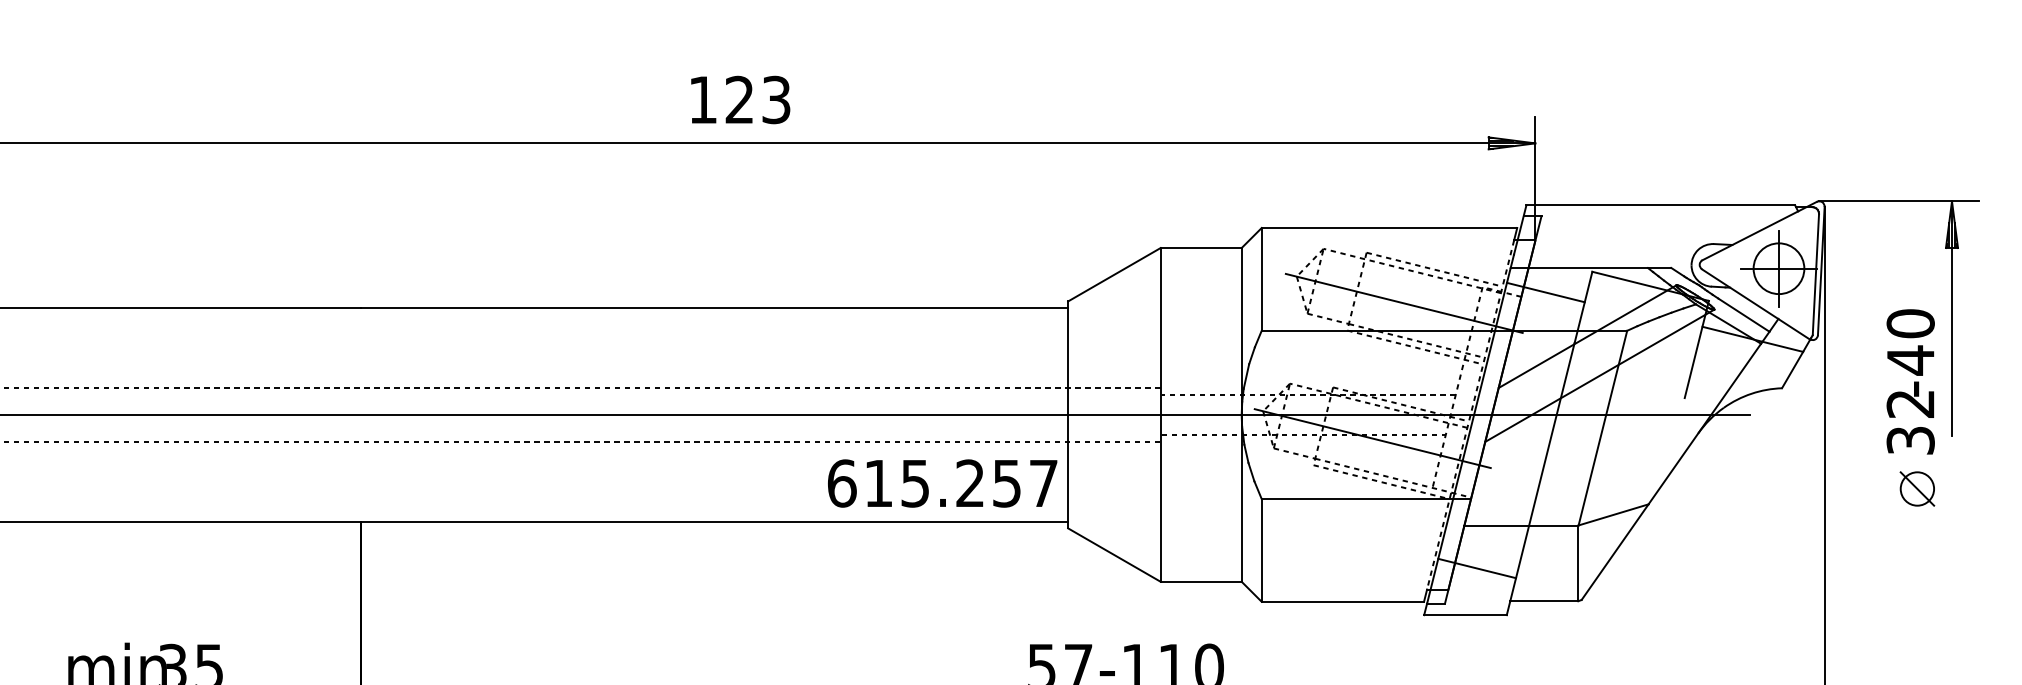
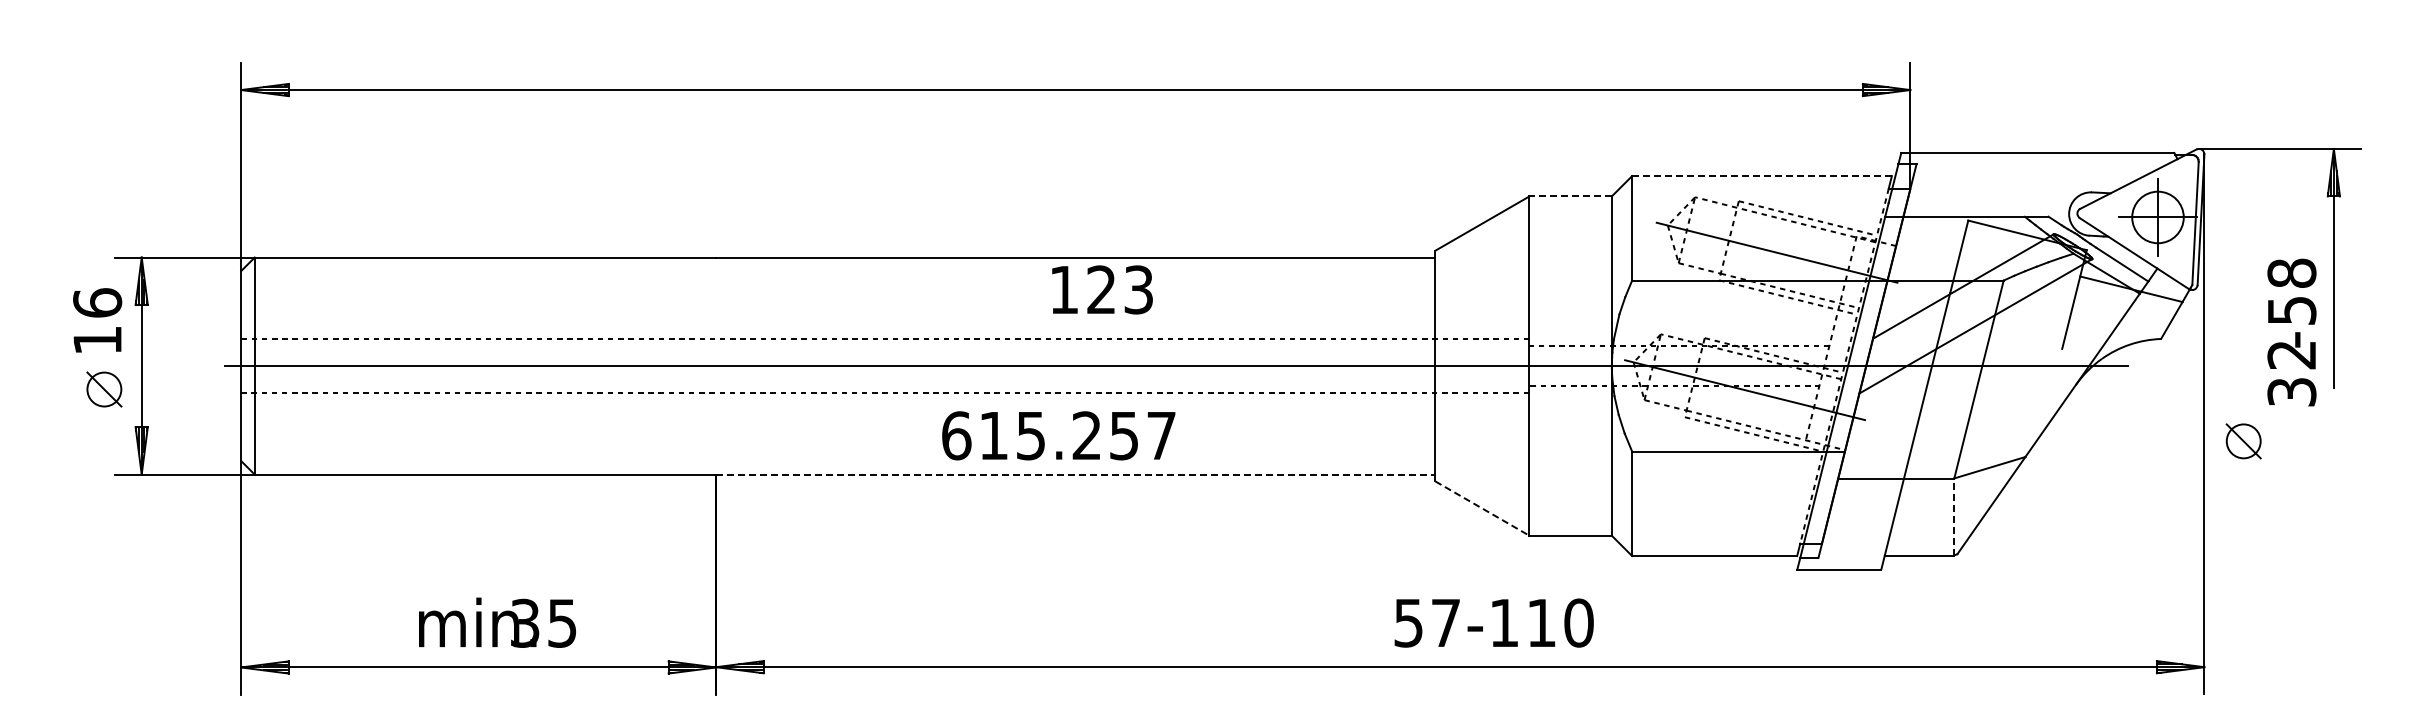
text: (740, 99) -> (1102, 289), moved
line: (1389, 228) -> (1762, 176), solid -> dashed
line: (1201, 248) -> (1570, 196), solid -> dashed
line: (1545, 292) -> (1920, 241), removed
text: (1910, 342) -> (2291, 292), -40 -> -58
text: (942, 483) -> (1058, 435), moved
part: (1917, 489) -> (2243, 441), moved
line: (714, 521) -> (1075, 474), solid -> dashed
line: (1114, 555) -> (1482, 508), solid -> dashed
line: (1578, 562) -> (1954, 516), solid -> dashed
line: (1476, 568) -> (1850, 522), removed

